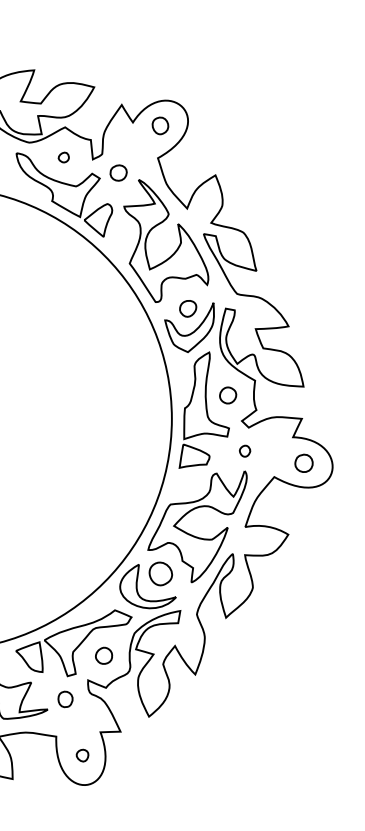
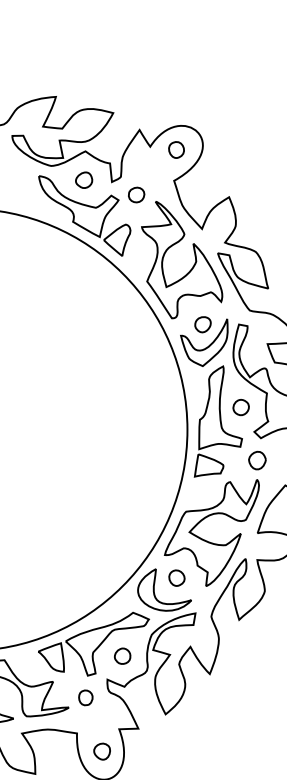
part: (63, 157) -> (83, 180), size x1.67
part: (244, 451) -> (256, 461), size x1.67
part: (160, 574) -> (176, 578), size x0.71
part: (82, 755) -> (102, 751), size x1.43

